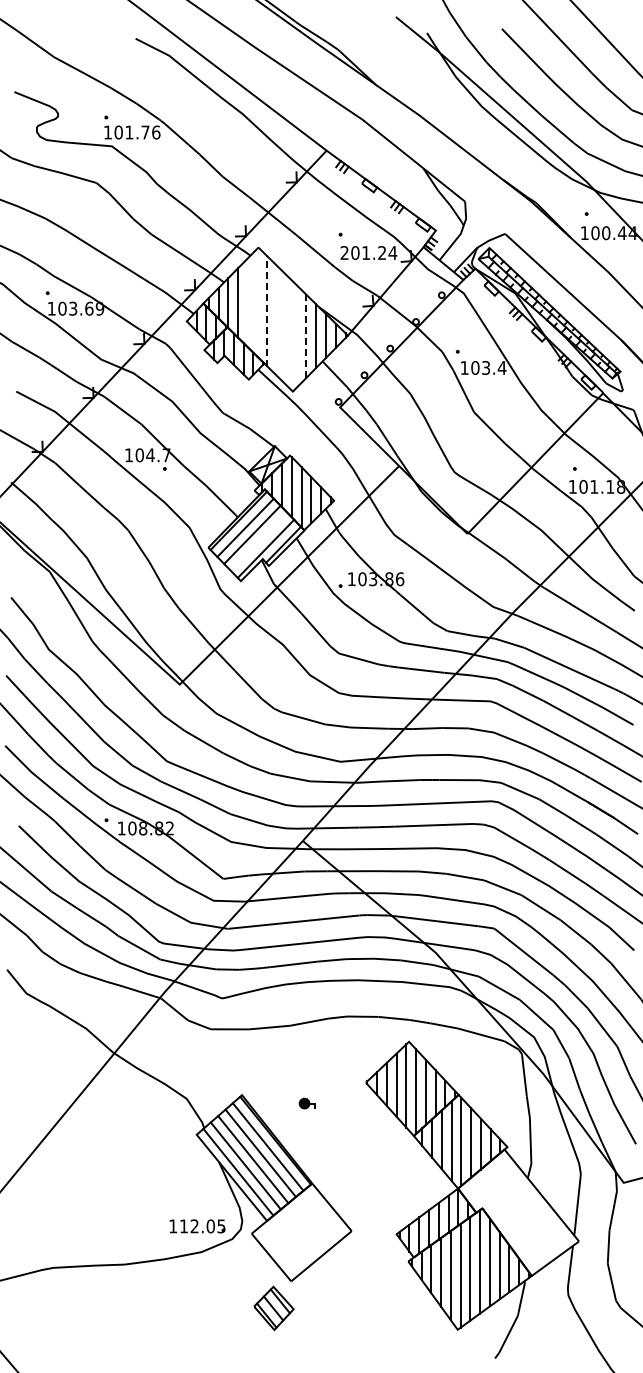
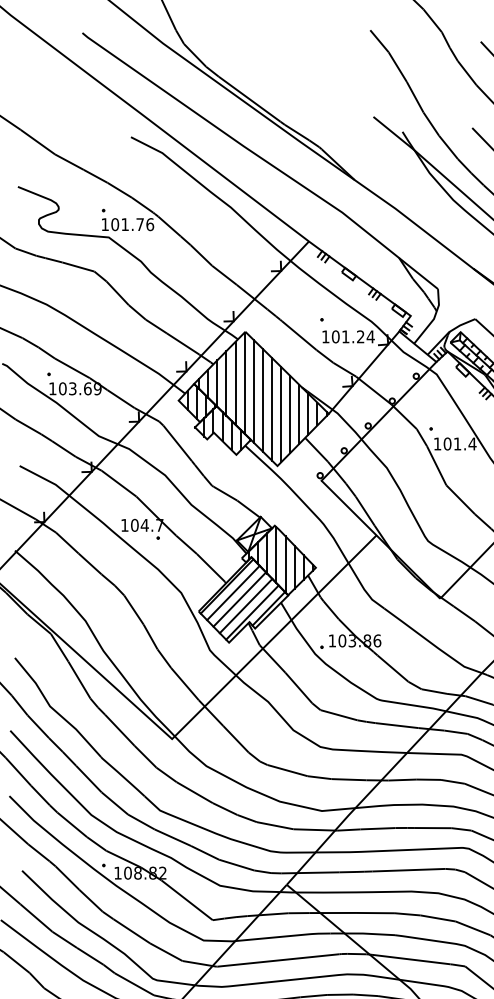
text: (344, 252) -> (325, 336), 201.24 -> 101.24
line: (247, 302) -> (235, 383), added
line: (257, 302) -> (244, 383), added
line: (267, 310) -> (253, 390), dashed -> solid
line: (277, 320) -> (263, 399), added
line: (286, 330) -> (271, 409), added
line: (296, 336) -> (280, 414), added
line: (306, 336) -> (290, 414), dashed -> solid
text: (486, 367) -> (457, 443), 103.4 -> 101.4
line: (259, 541) -> (246, 605), added

